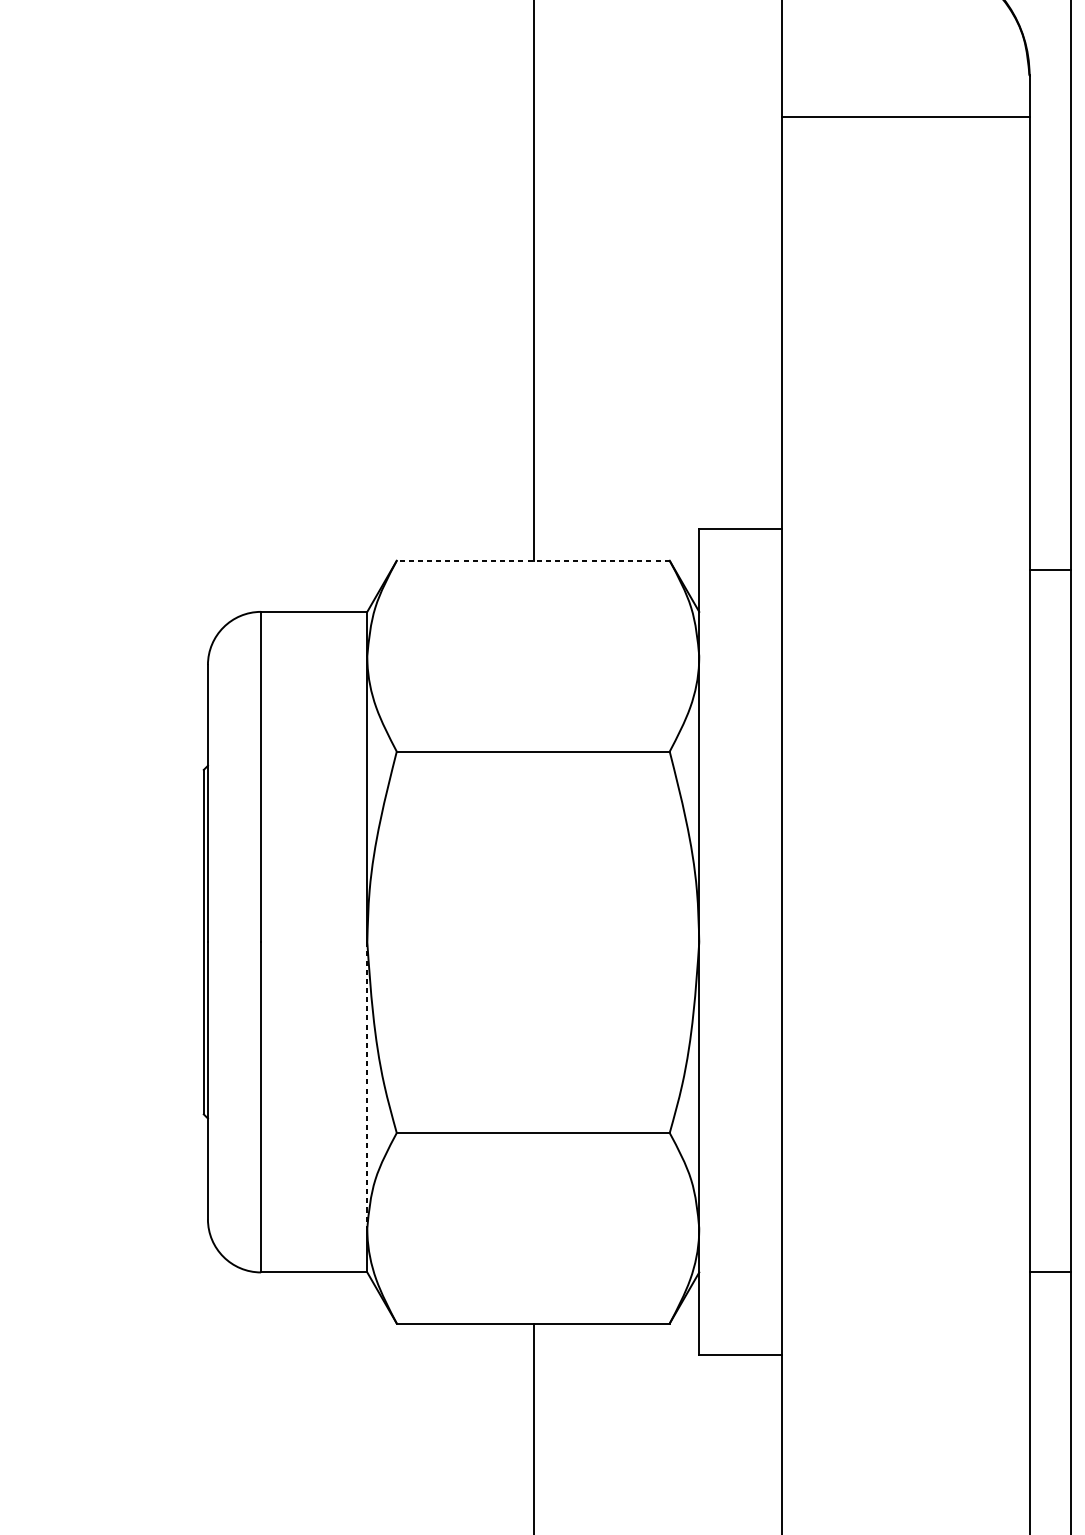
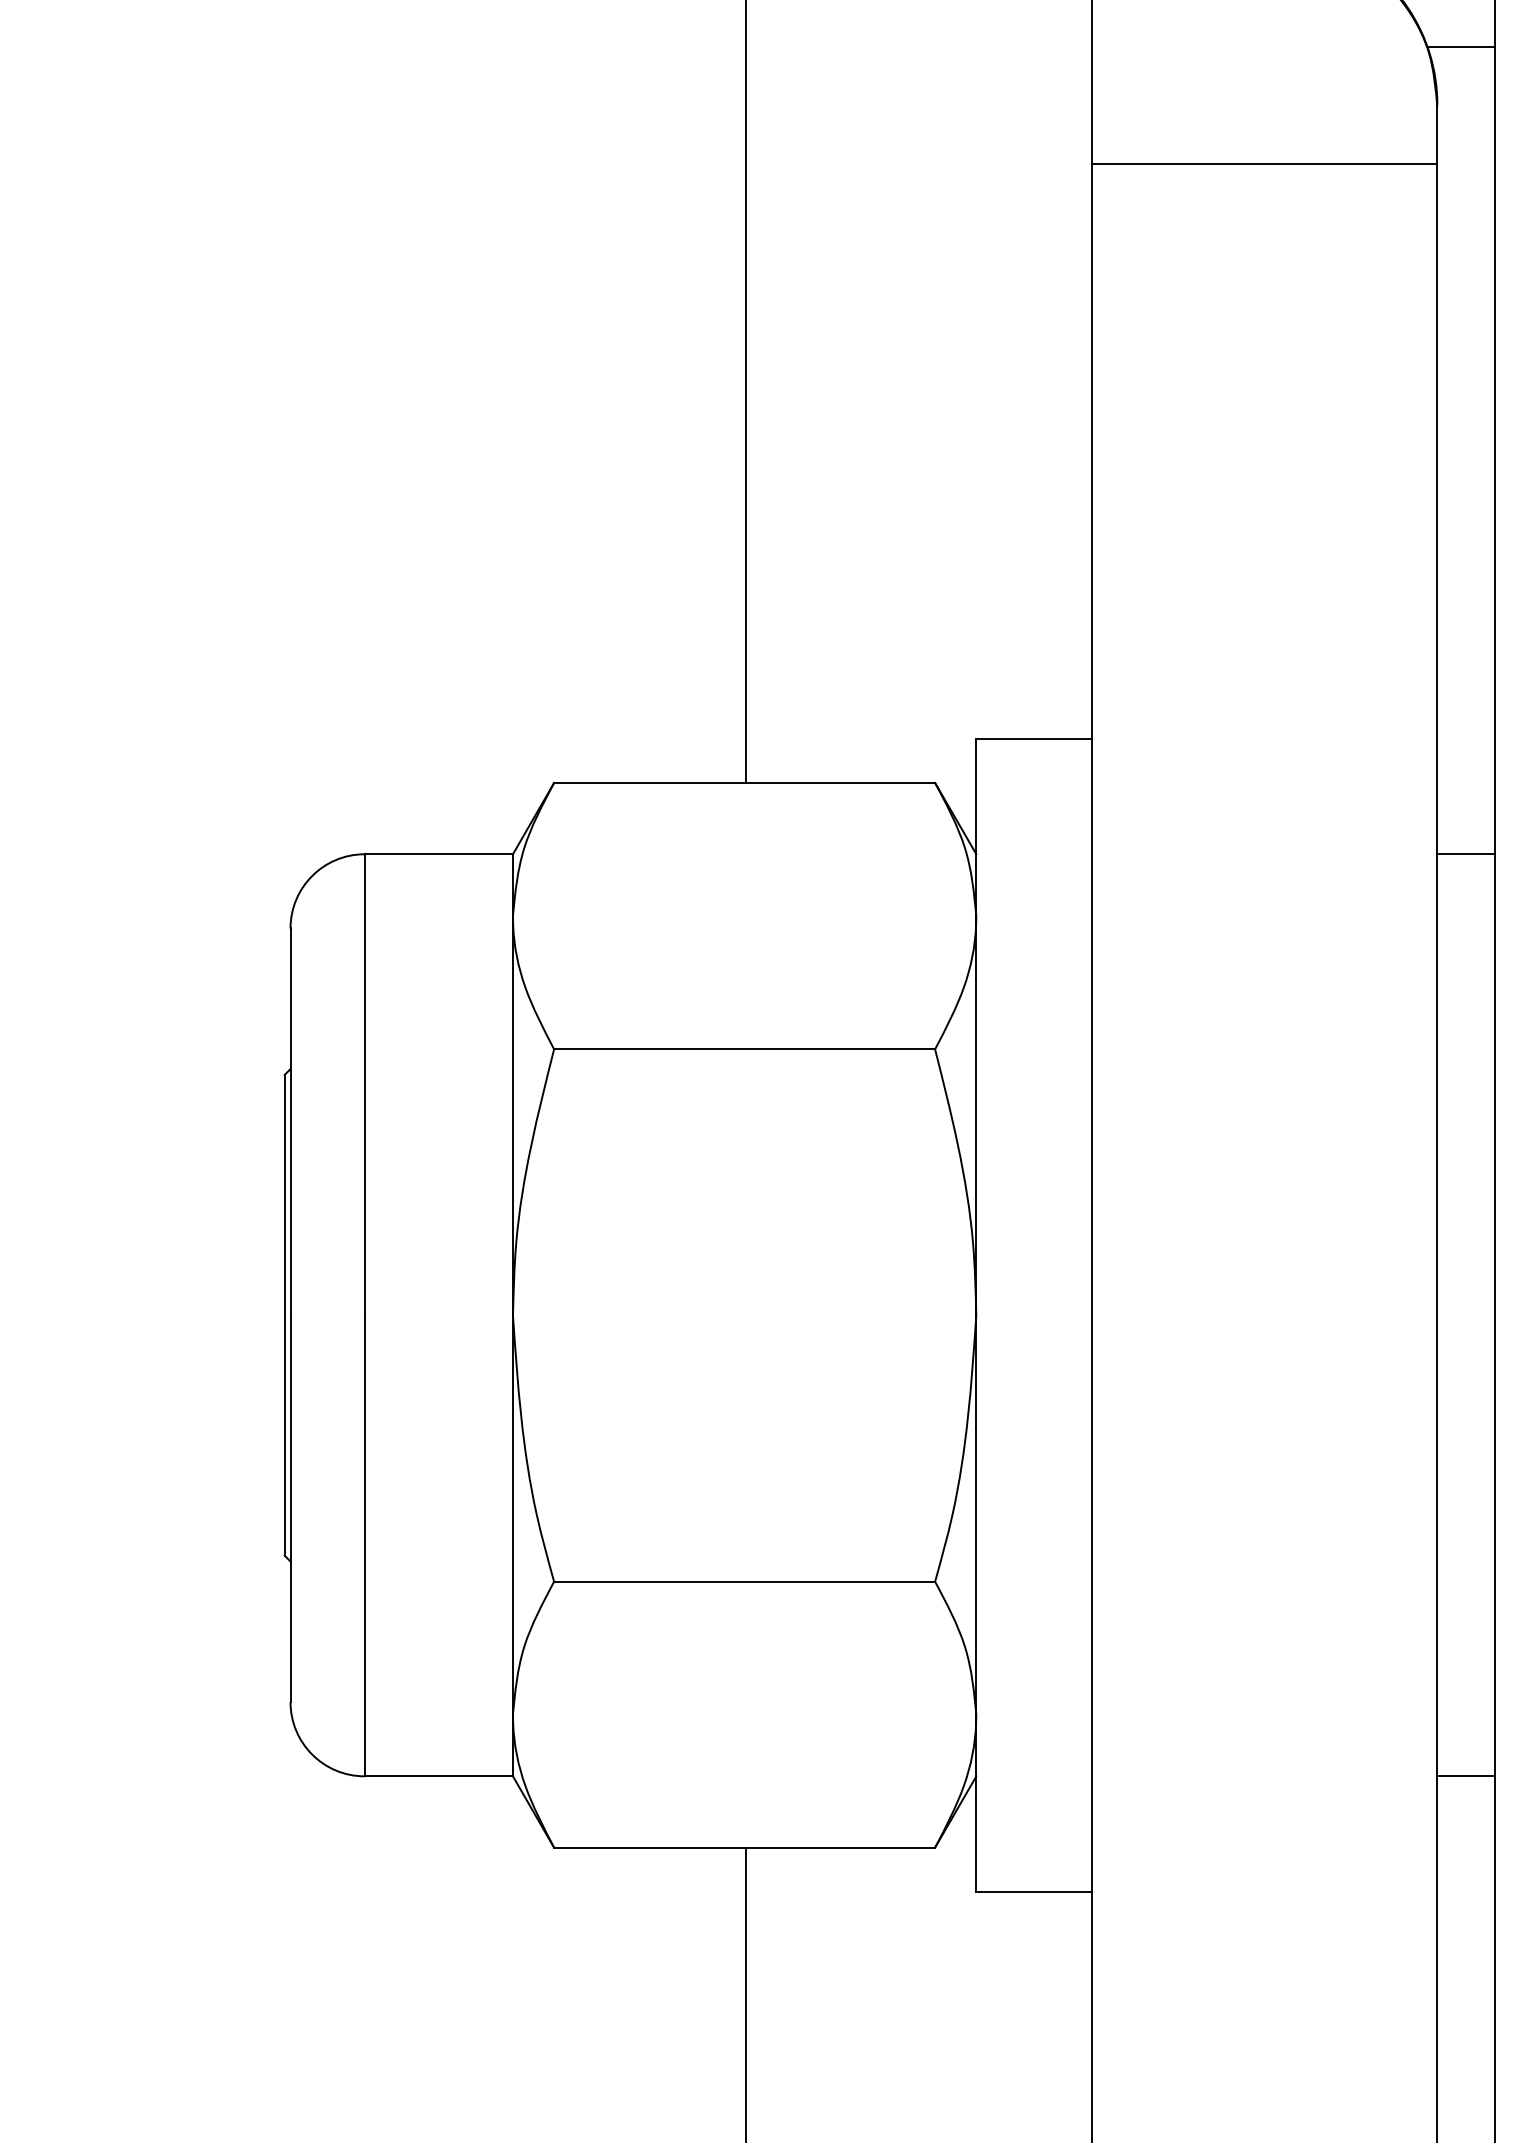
line: (1046, 33) -> (1460, 47), added
line: (533, 560) -> (744, 782), dashed -> solid
line: (1049, 569) -> (1465, 854), moved
line: (366, 1085) -> (512, 1515), dashed -> solid

